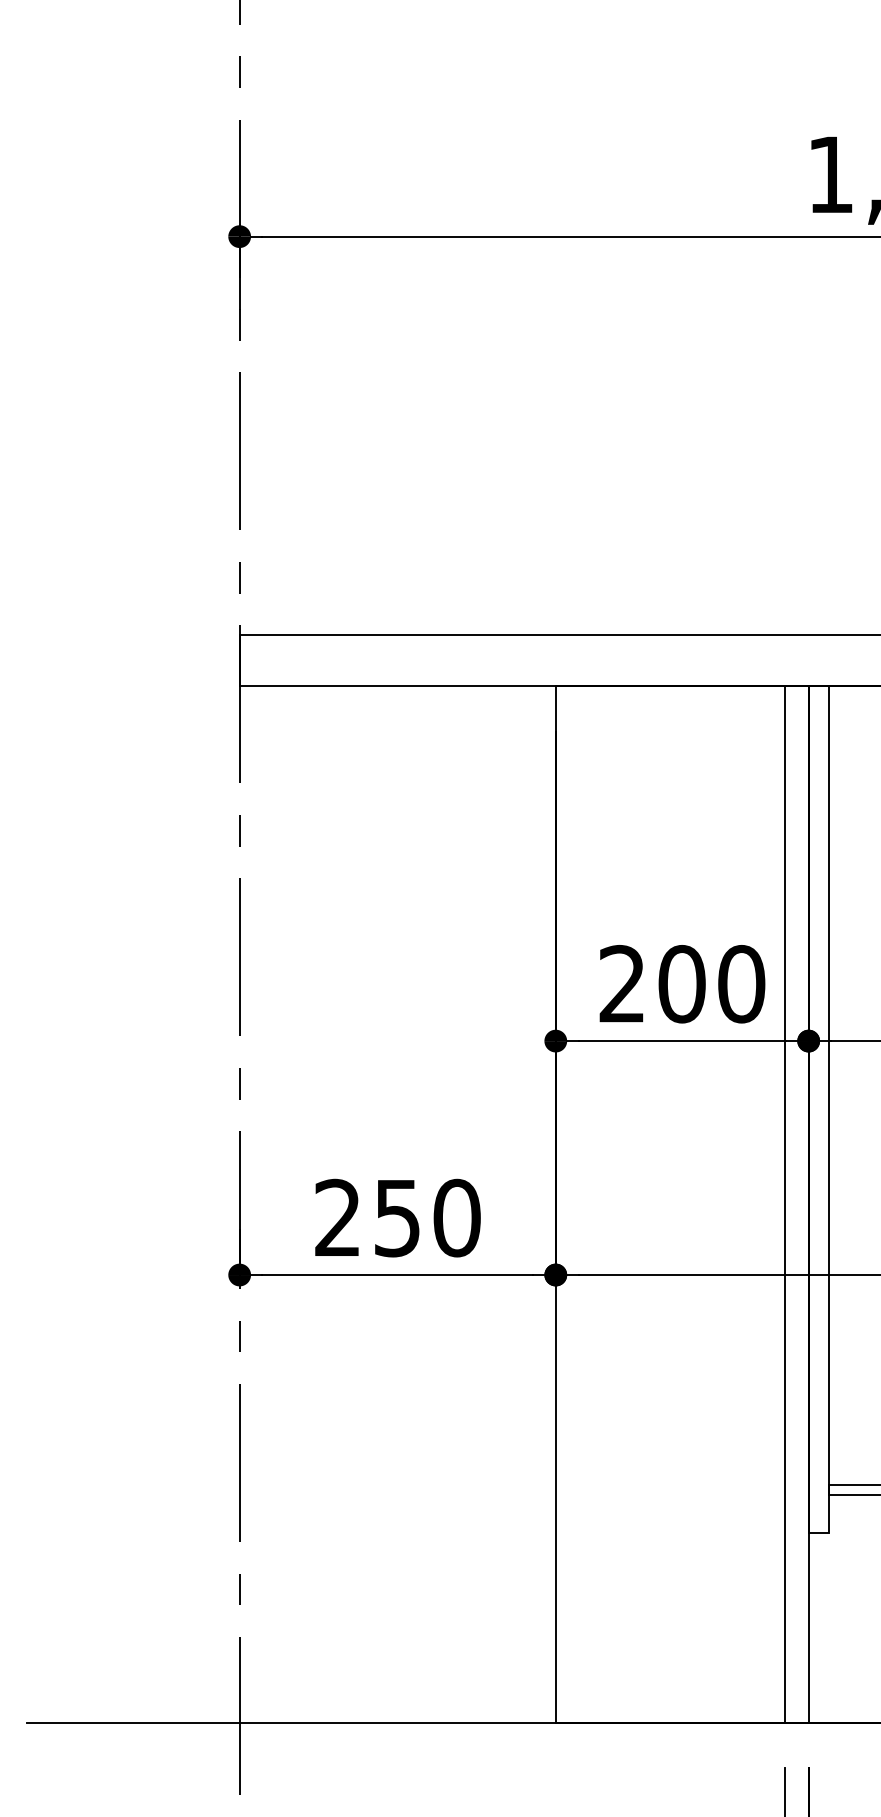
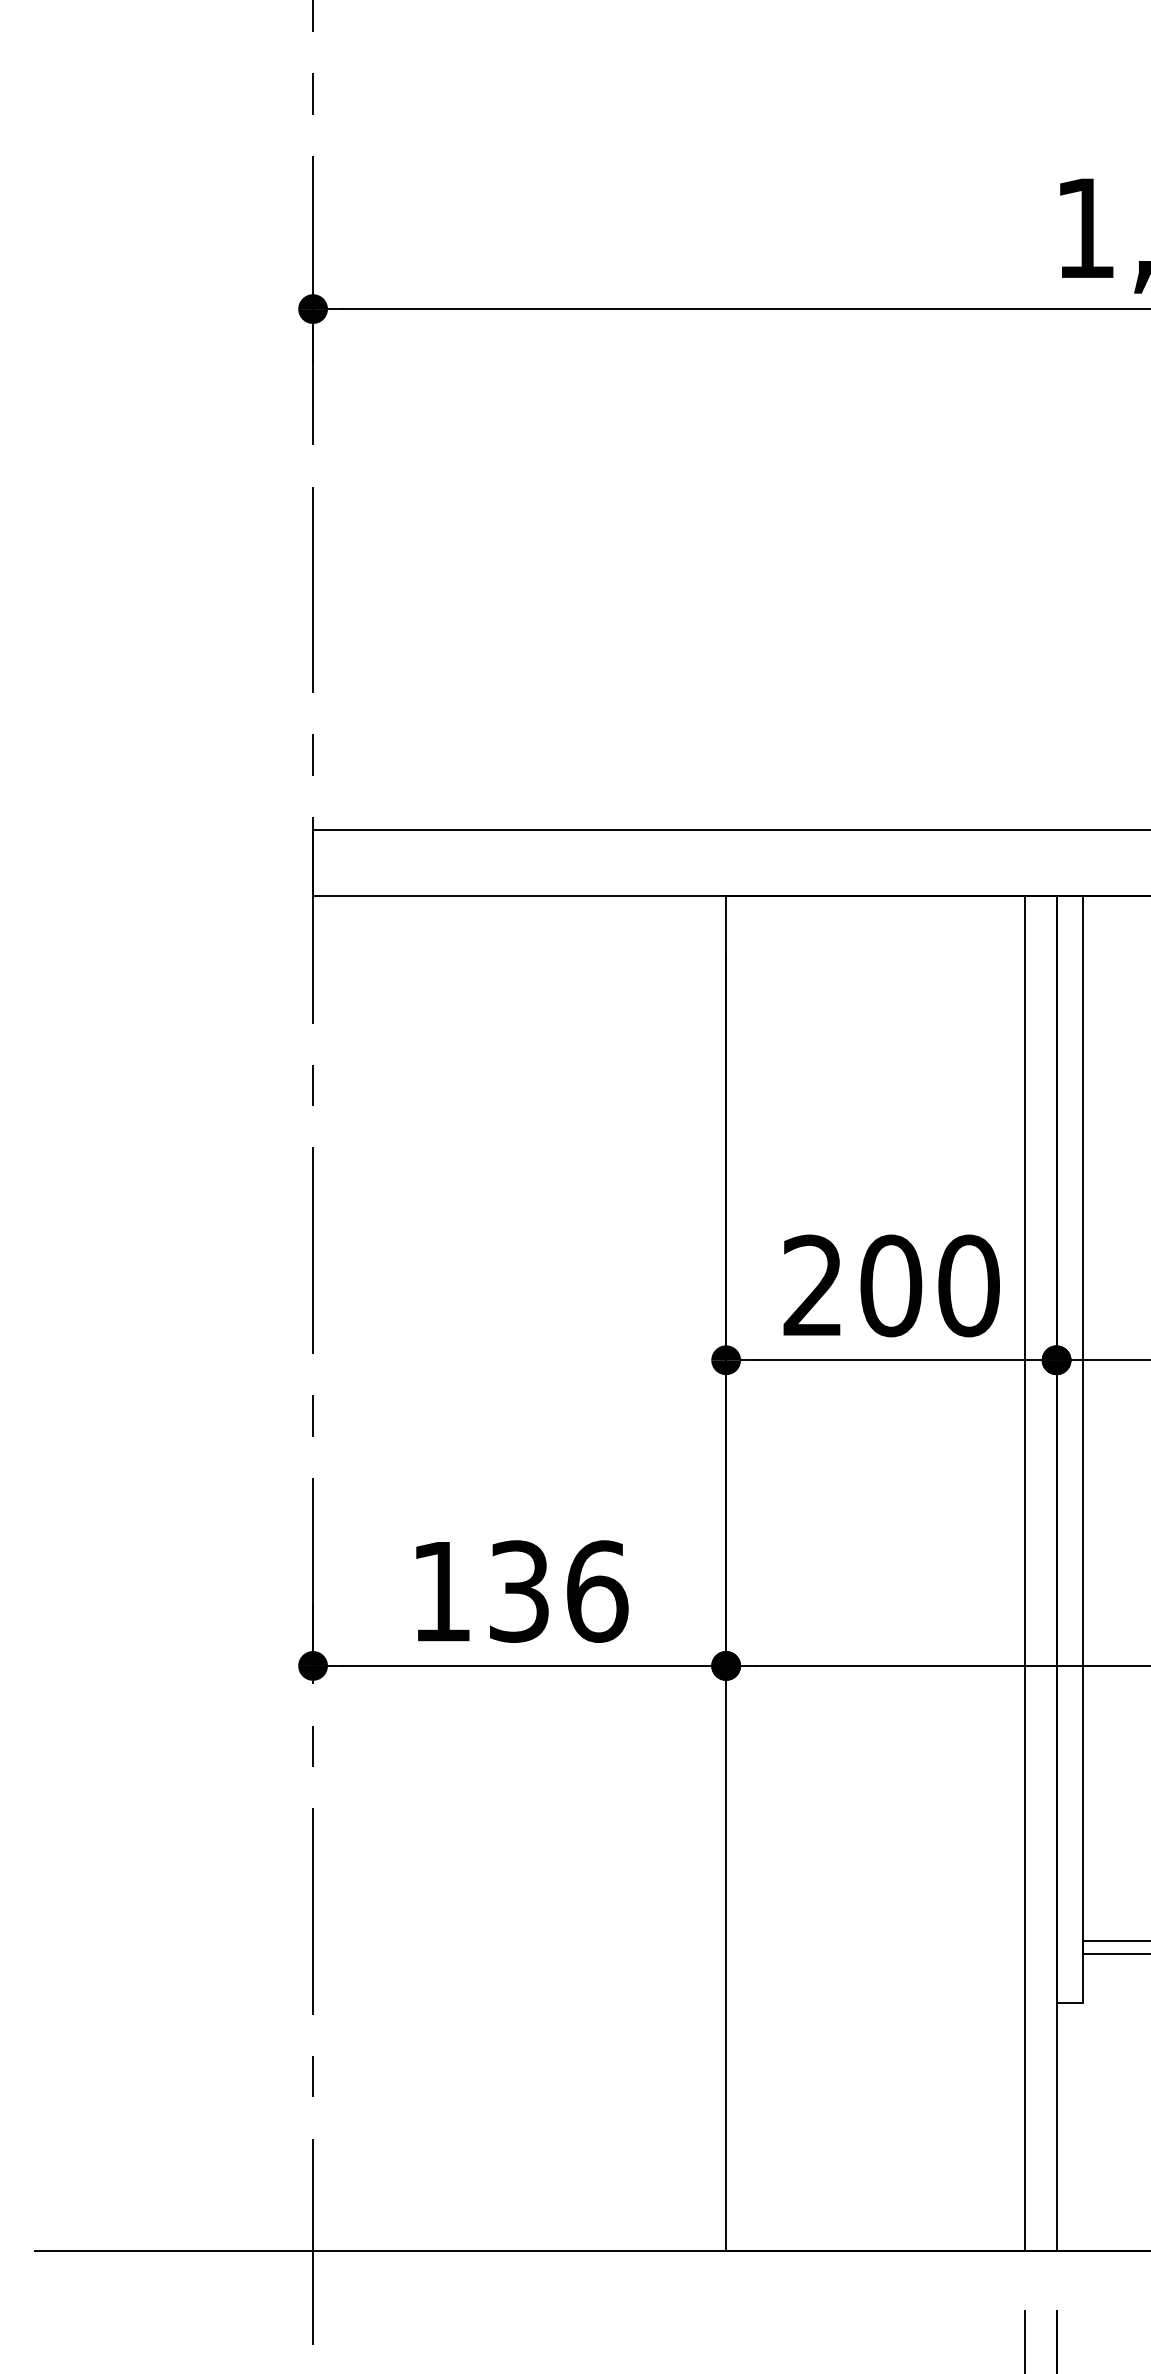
text: (397, 1218) -> (519, 1591), 250 -> 136

